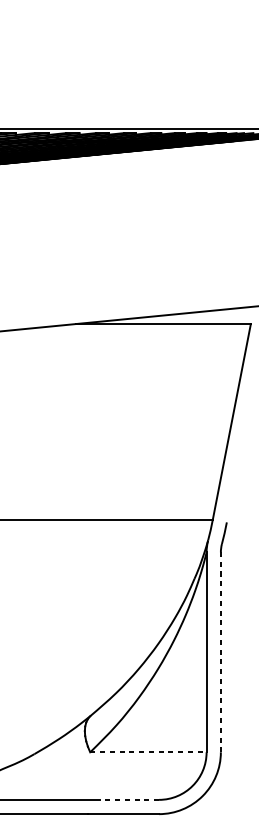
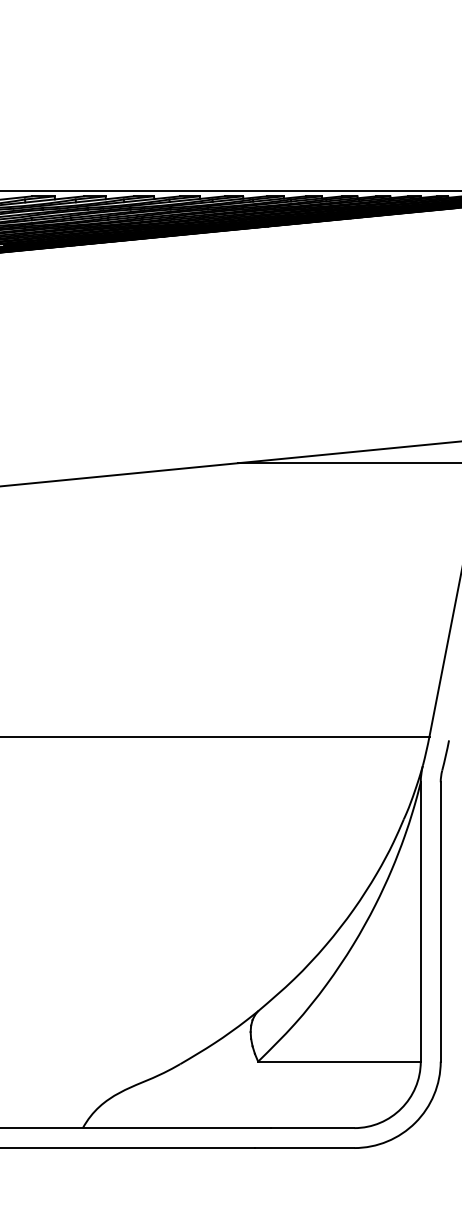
line: (220, 652) -> (440, 921), dashed -> solid
line: (148, 752) -> (339, 1061), dashed -> solid
line: (129, 800) -> (312, 1128), dashed -> solid

